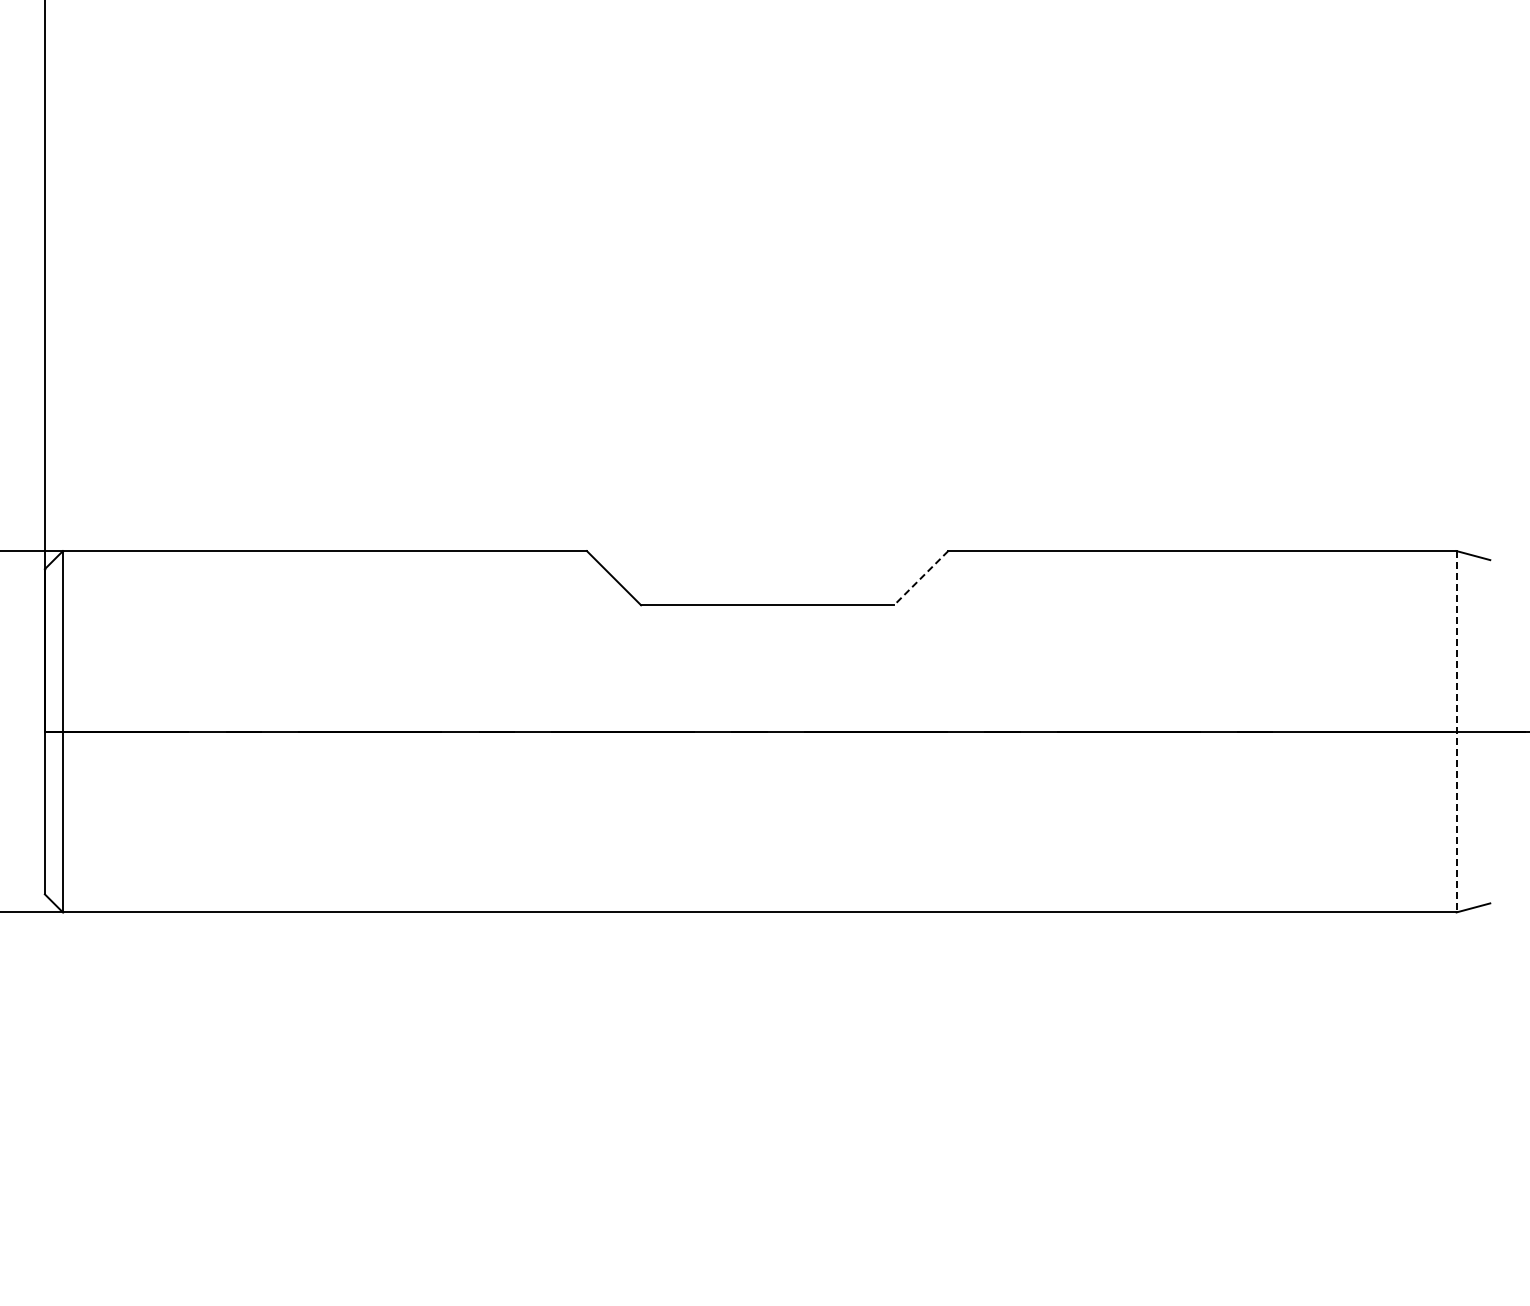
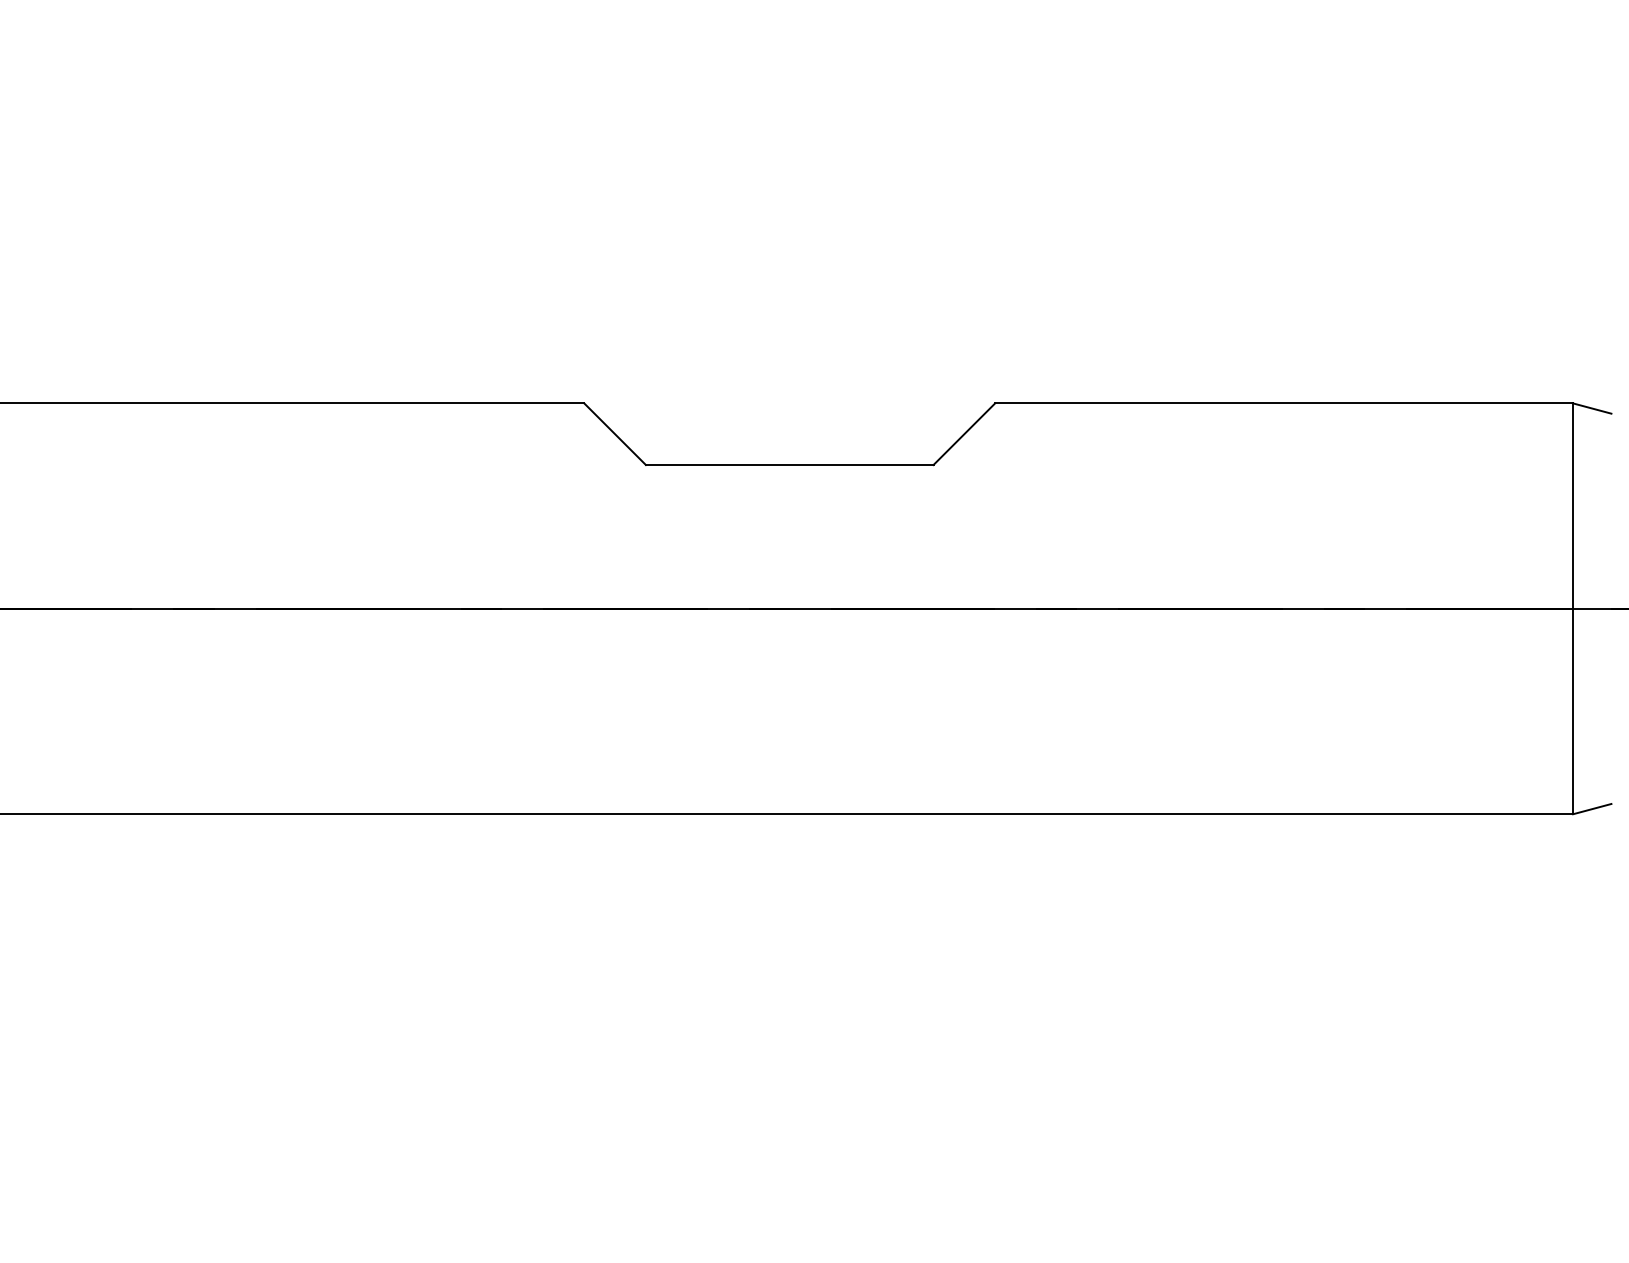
line: (920, 578) -> (963, 434), dashed -> solid
line: (1456, 731) -> (1573, 608), dashed -> solid

